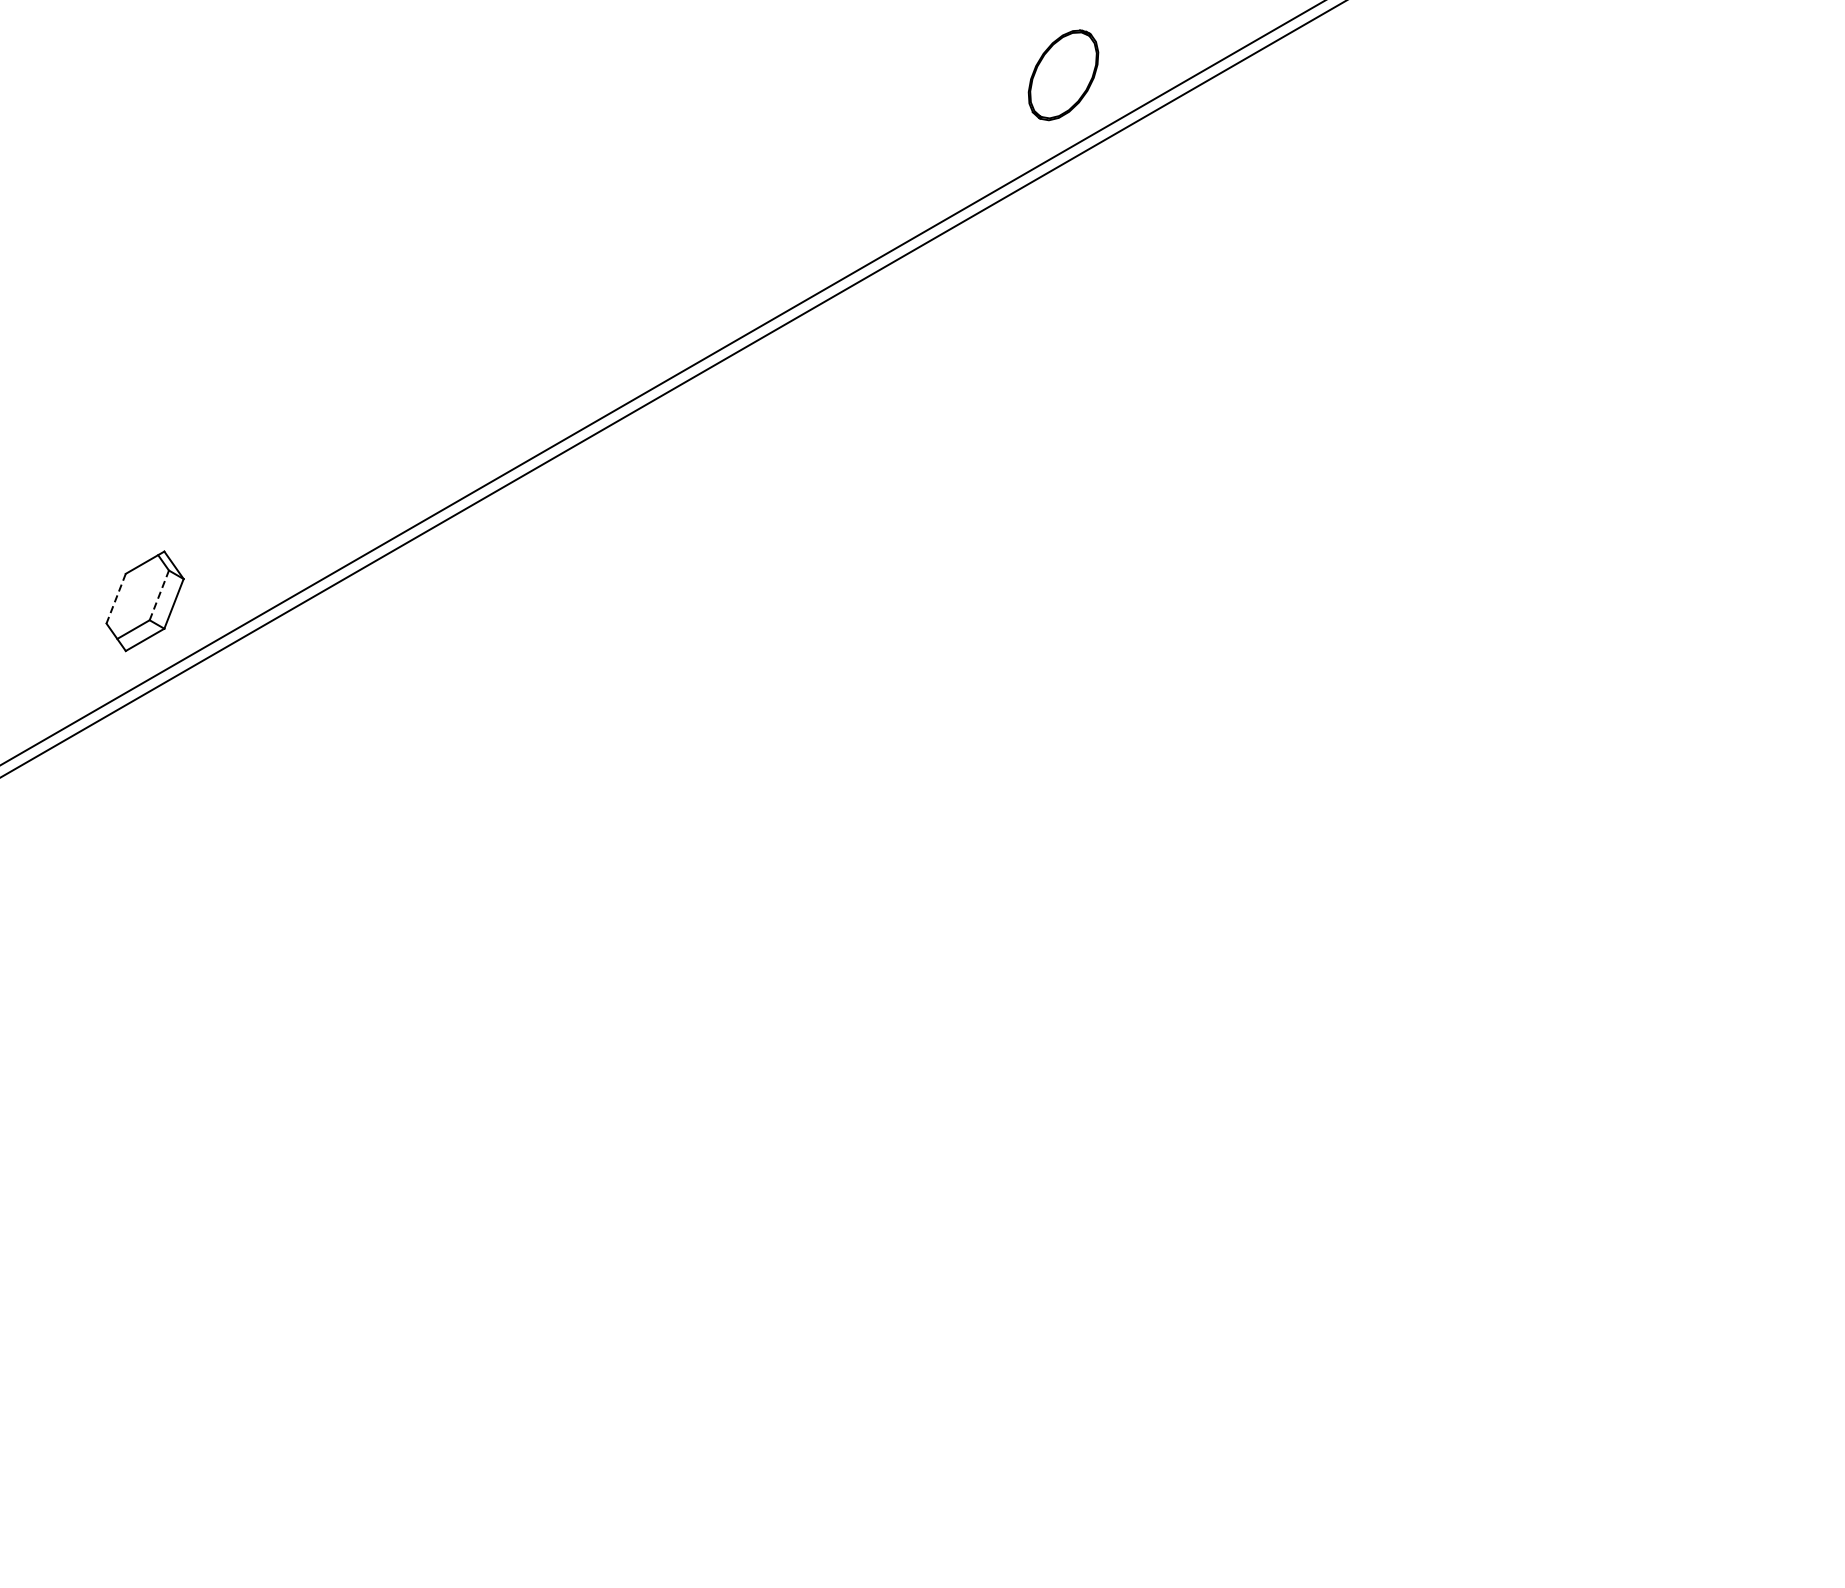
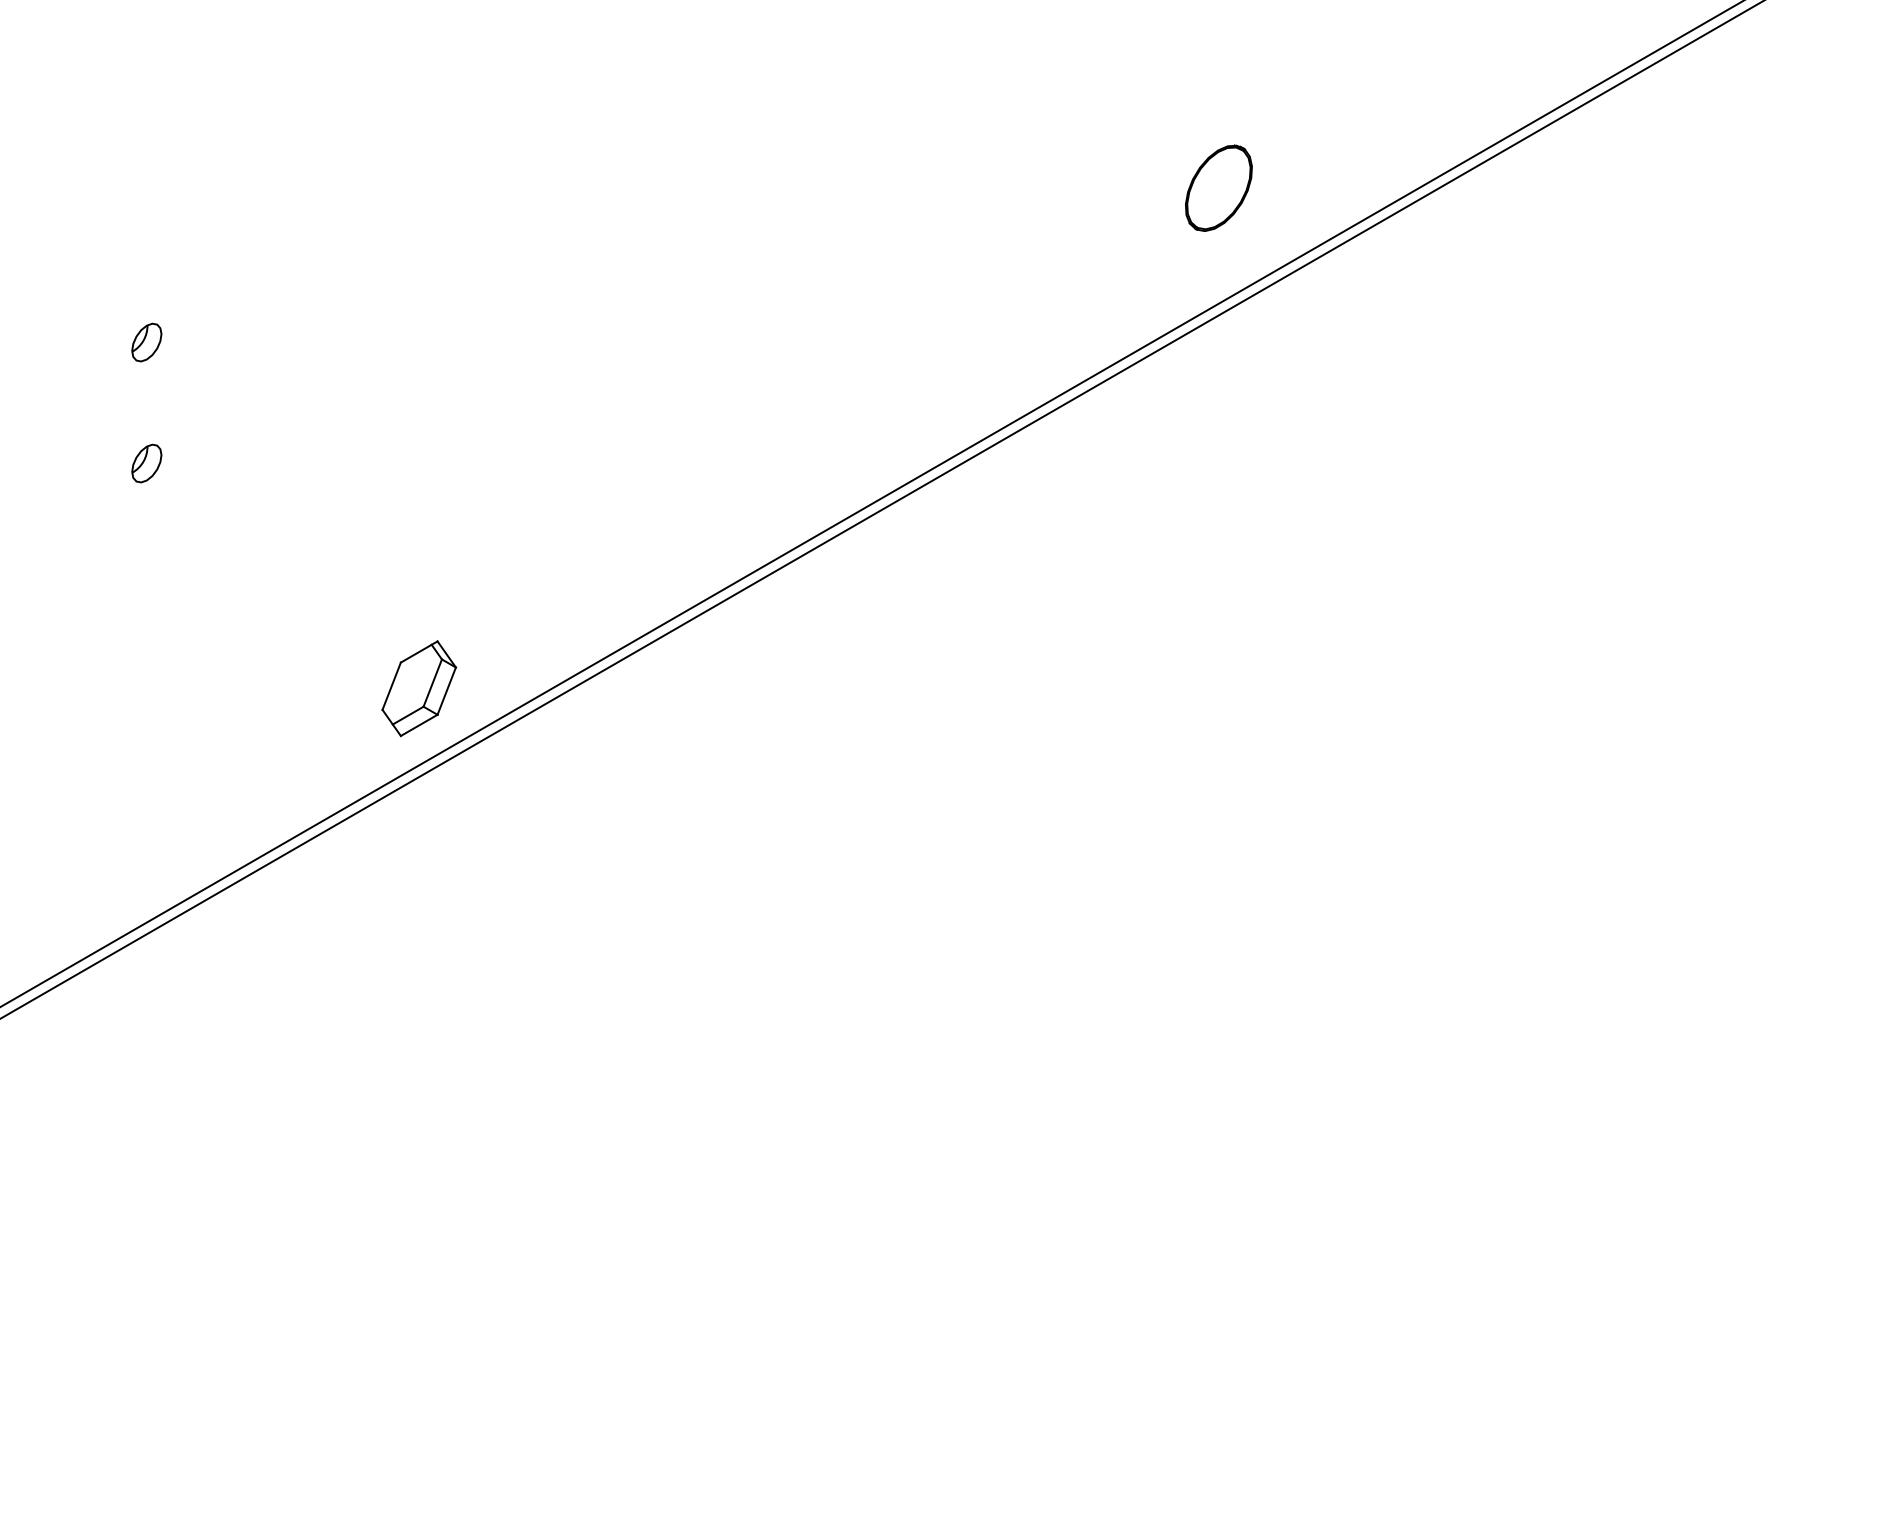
part: (1063, 74) -> (1218, 187), moved
line: (159, 594) -> (432, 682), dashed -> solid
line: (115, 598) -> (391, 686), dashed -> solid

